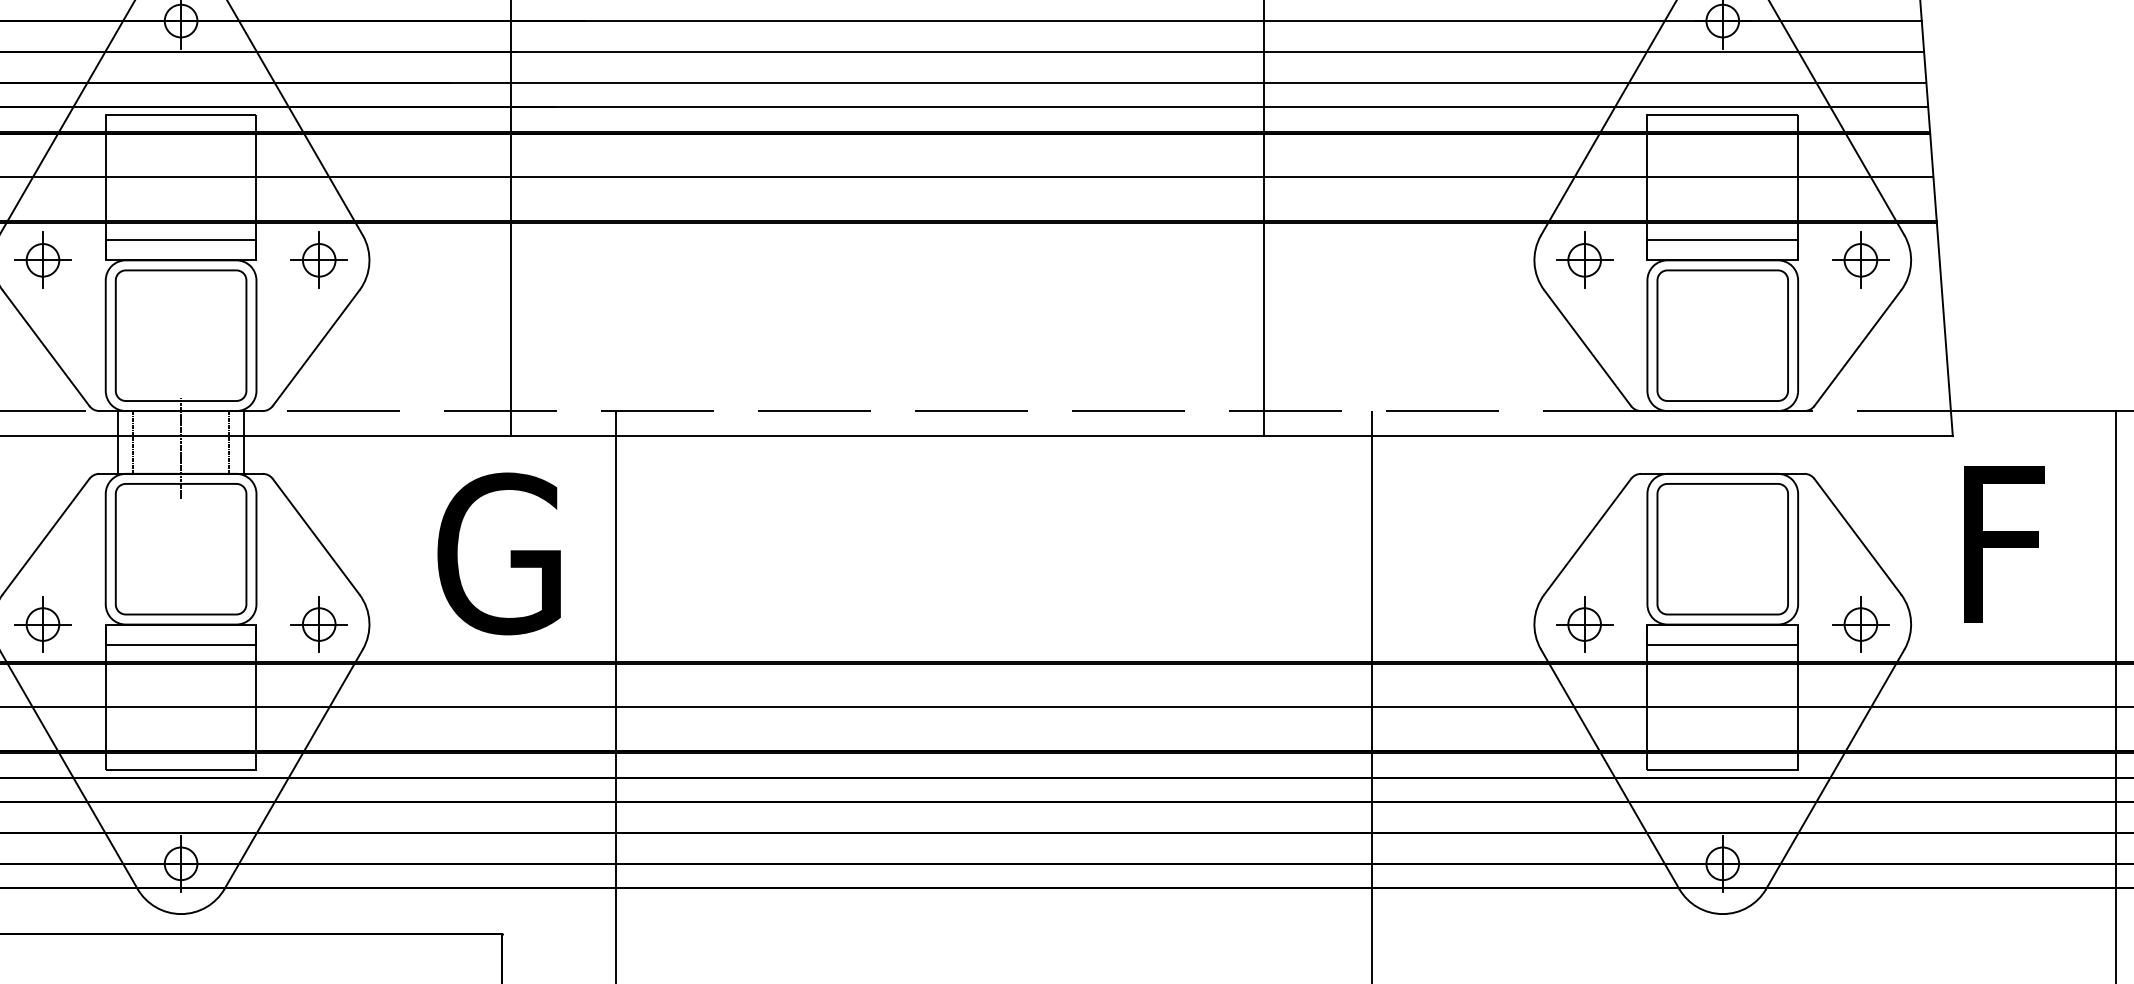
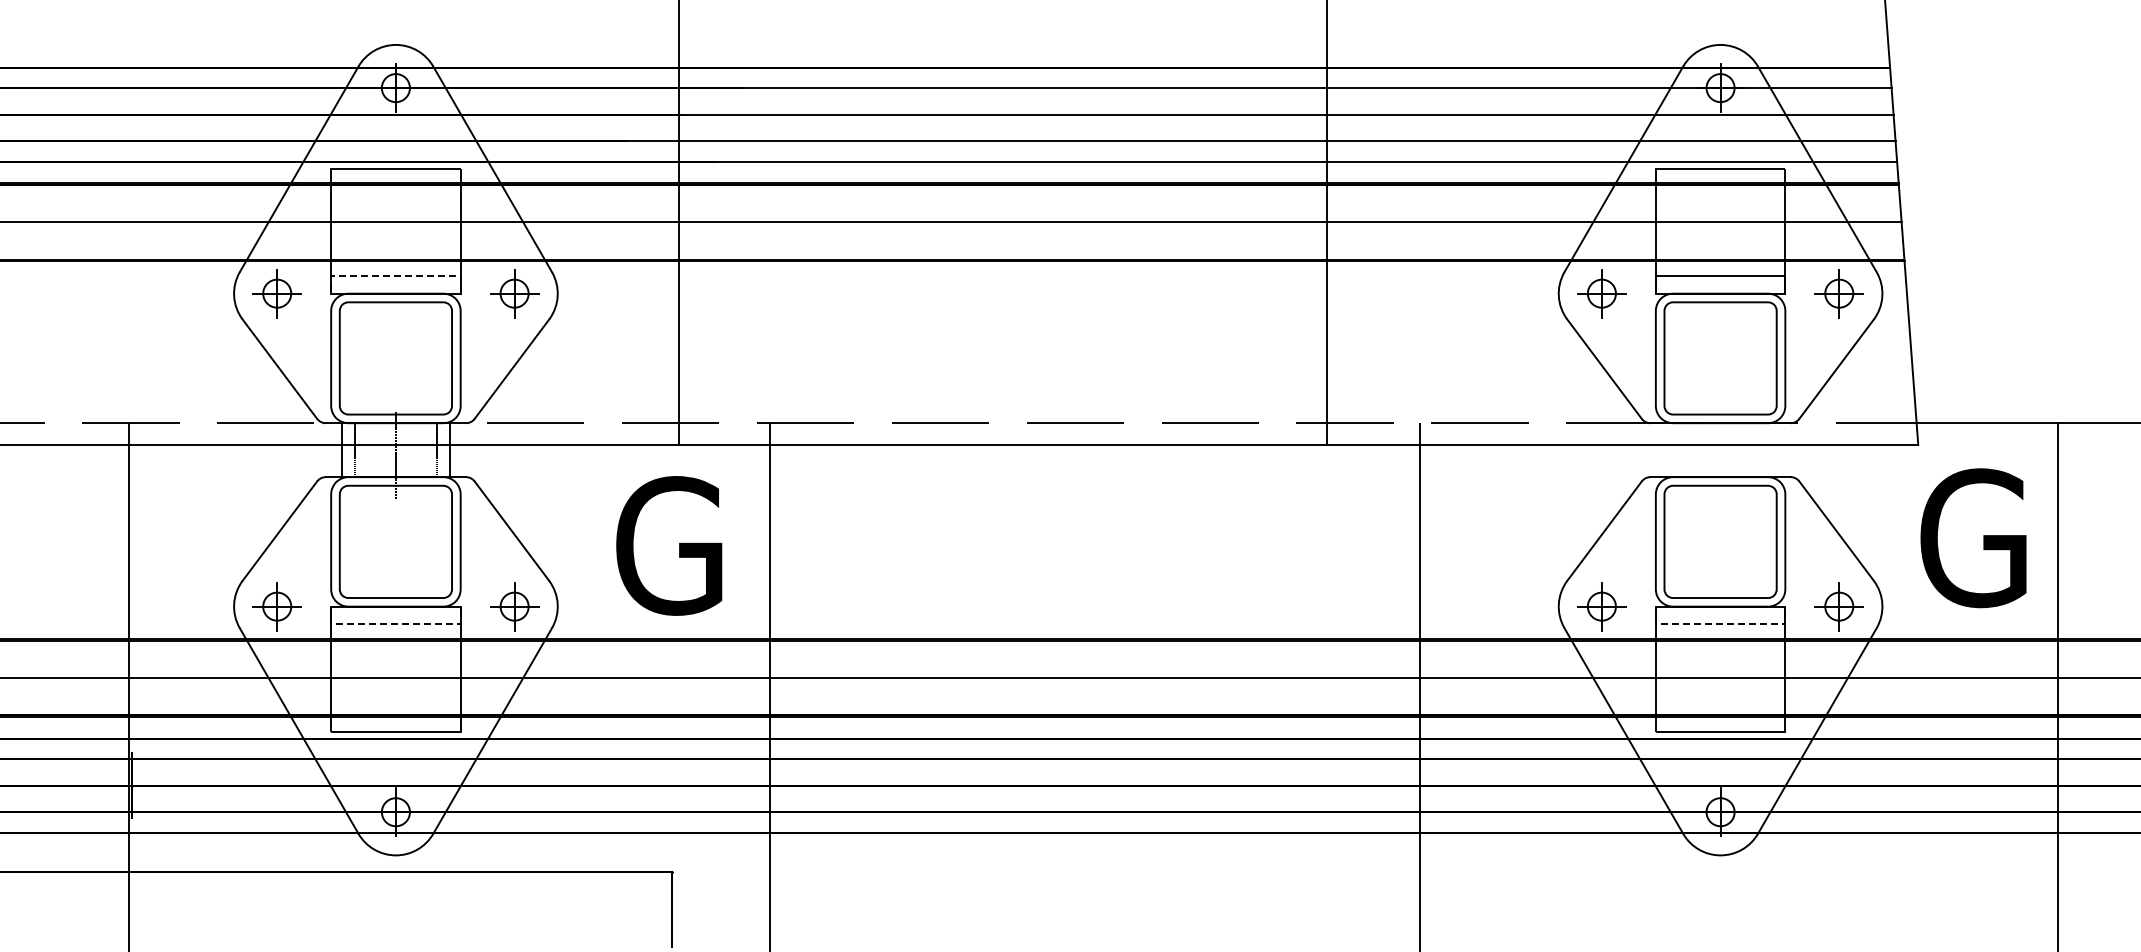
line: (180, 240) -> (395, 276), solid -> dashed
text: (2017, 545) -> (1973, 538), F -> G
line: (180, 644) -> (395, 623), solid -> dashed
line: (1722, 644) -> (1720, 623), solid -> dashed

